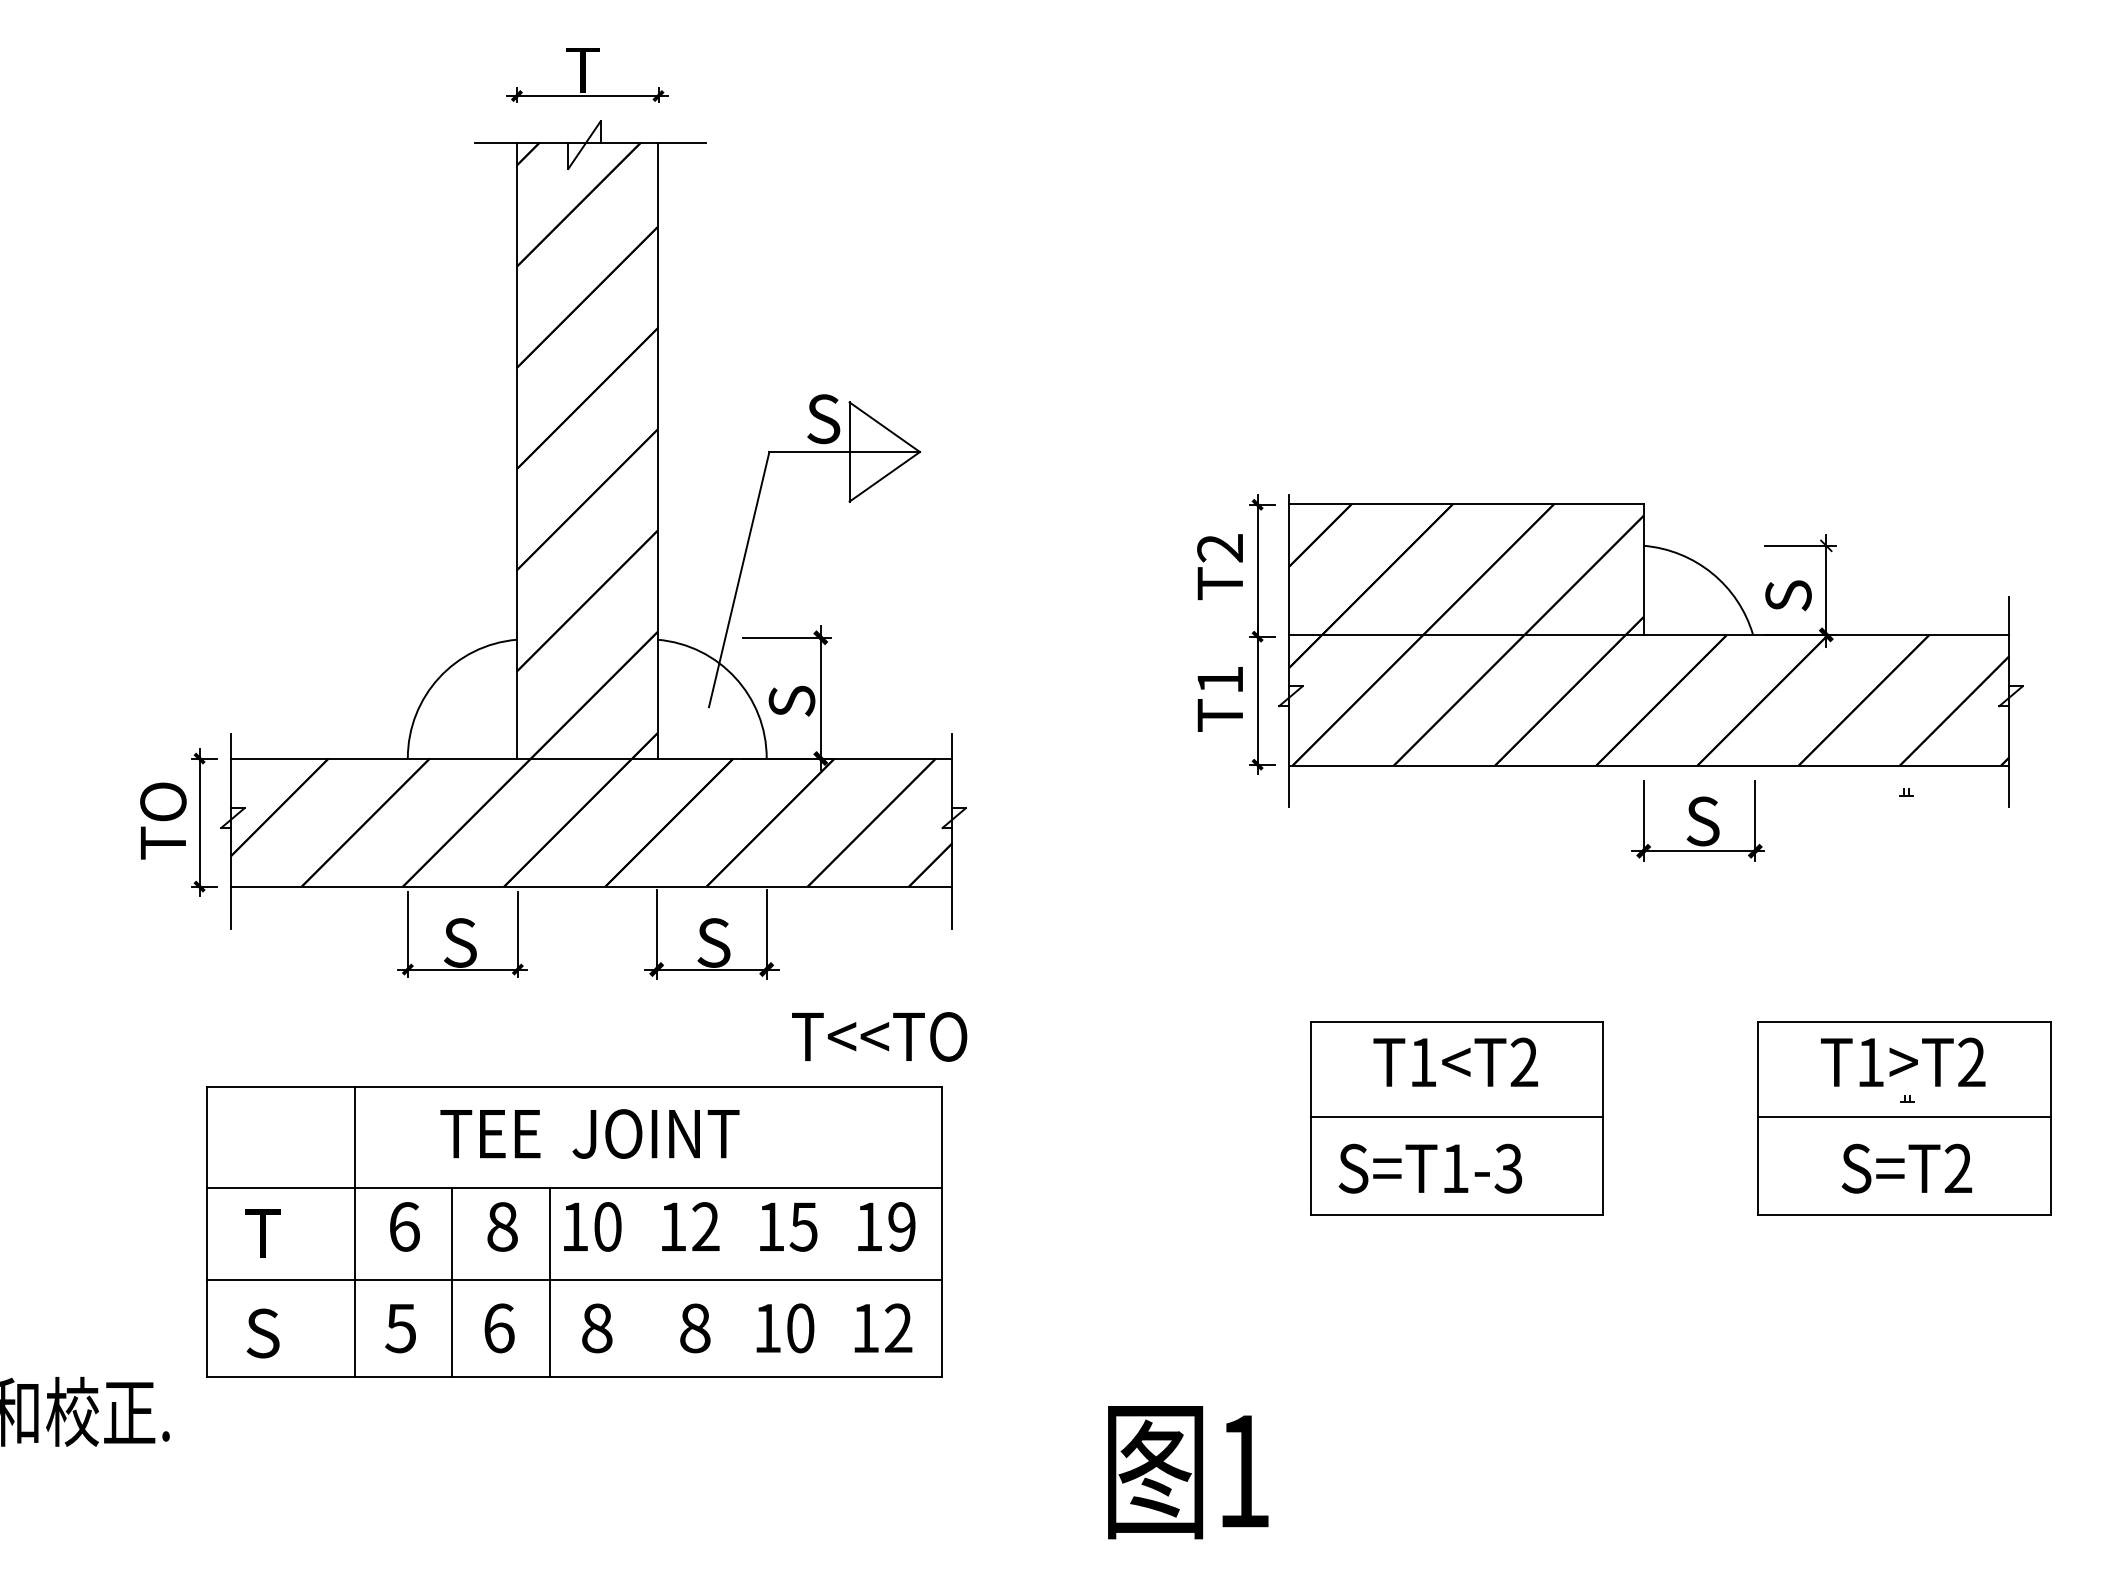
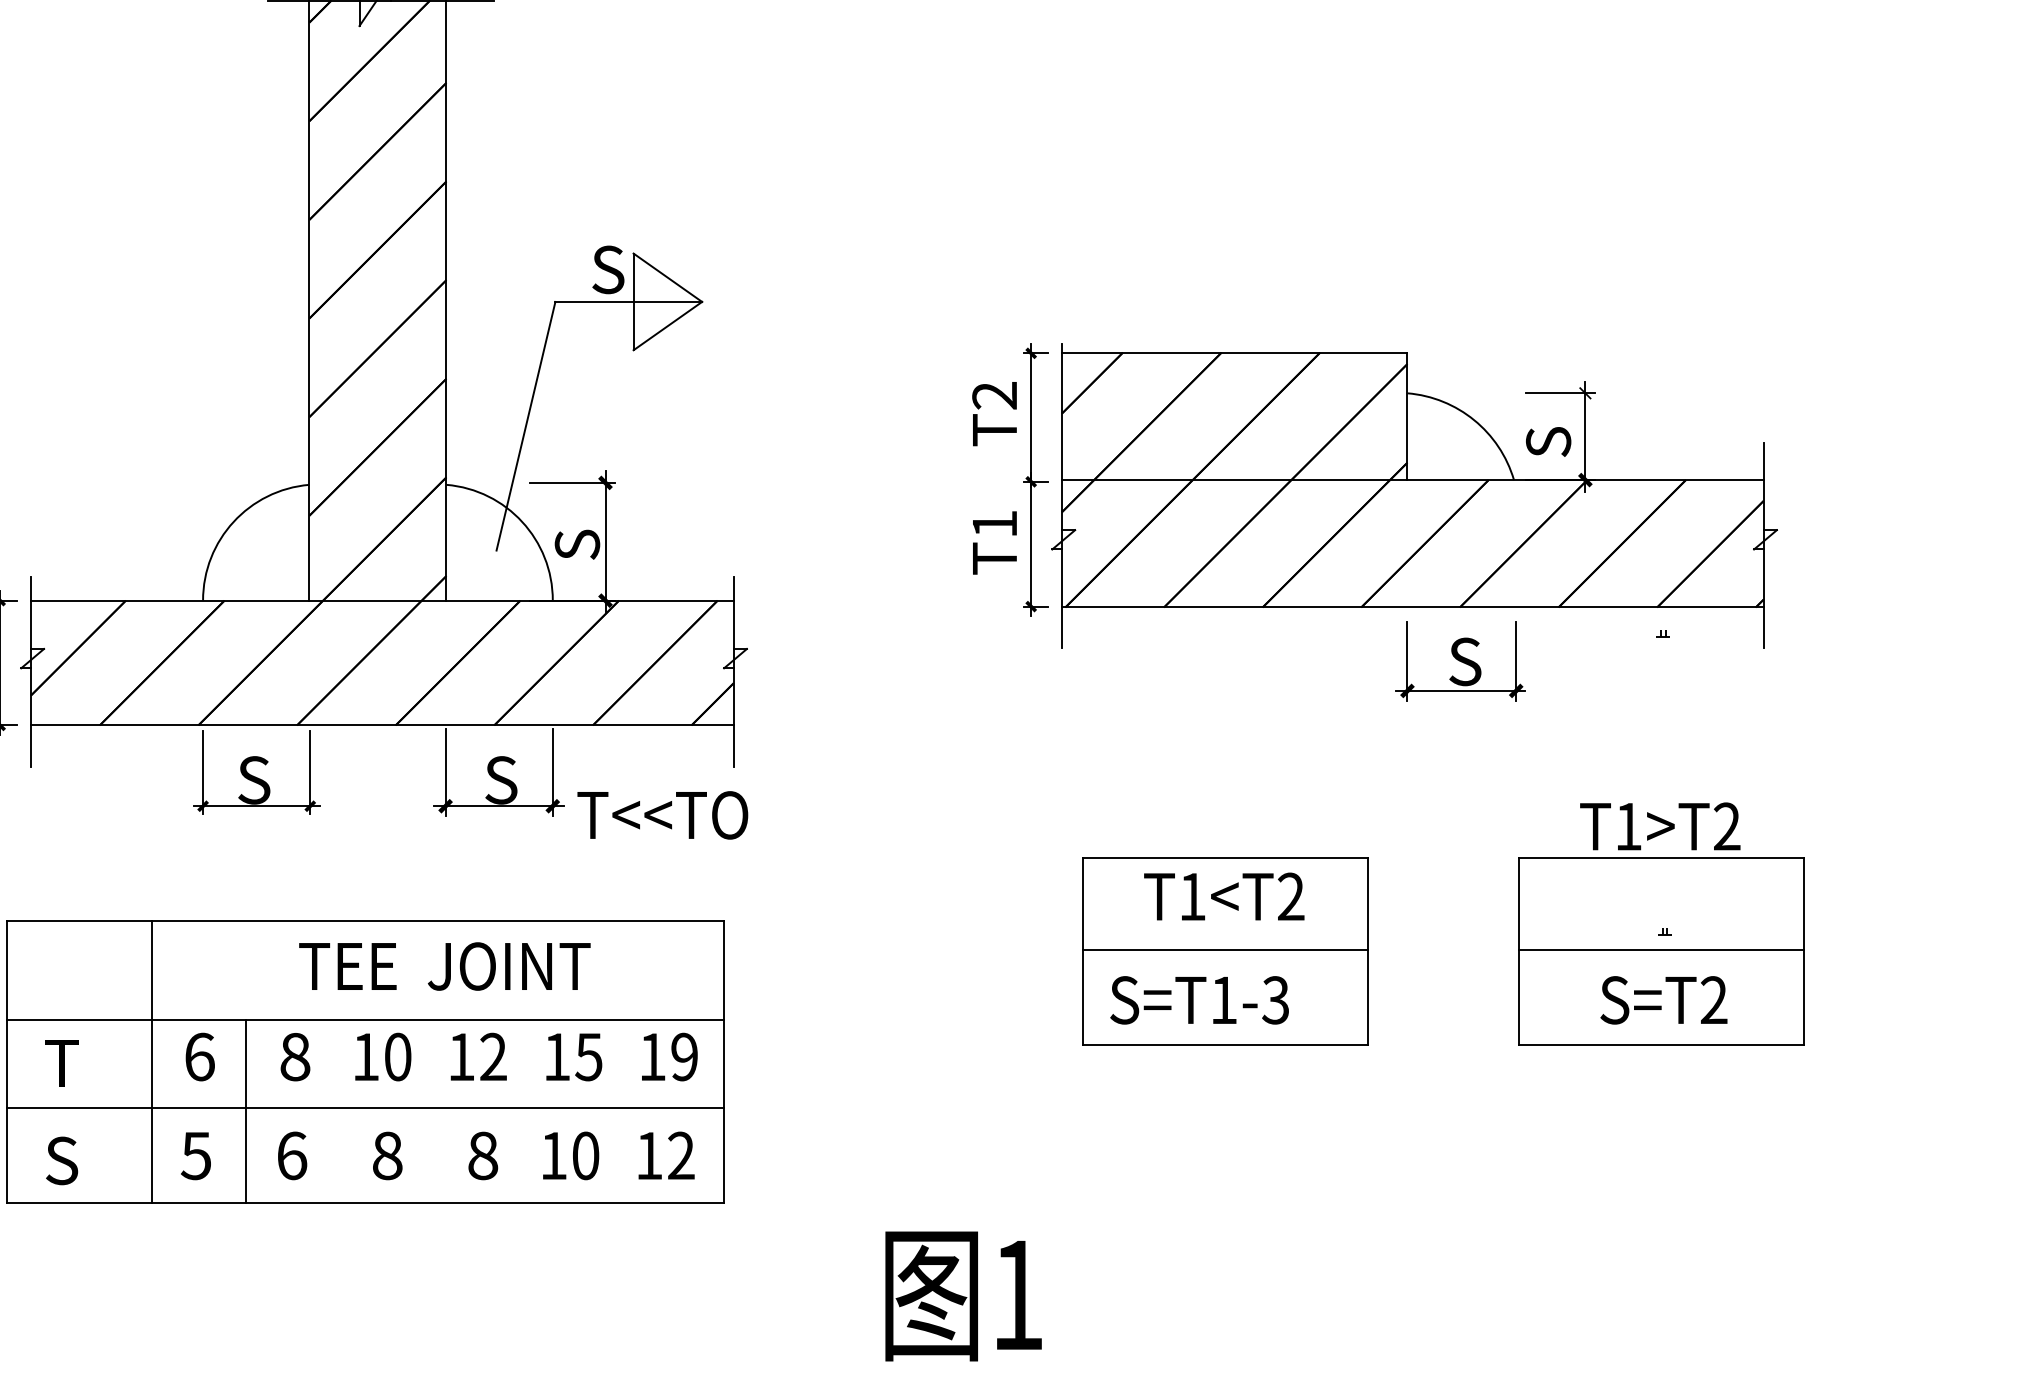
text: (879, 1036) -> (662, 814), moved
text: (1903, 1061) -> (1660, 825), moved
text: (589, 1133) -> (444, 966), moved
line: (550, 1282) -> (342, 1111), removed

